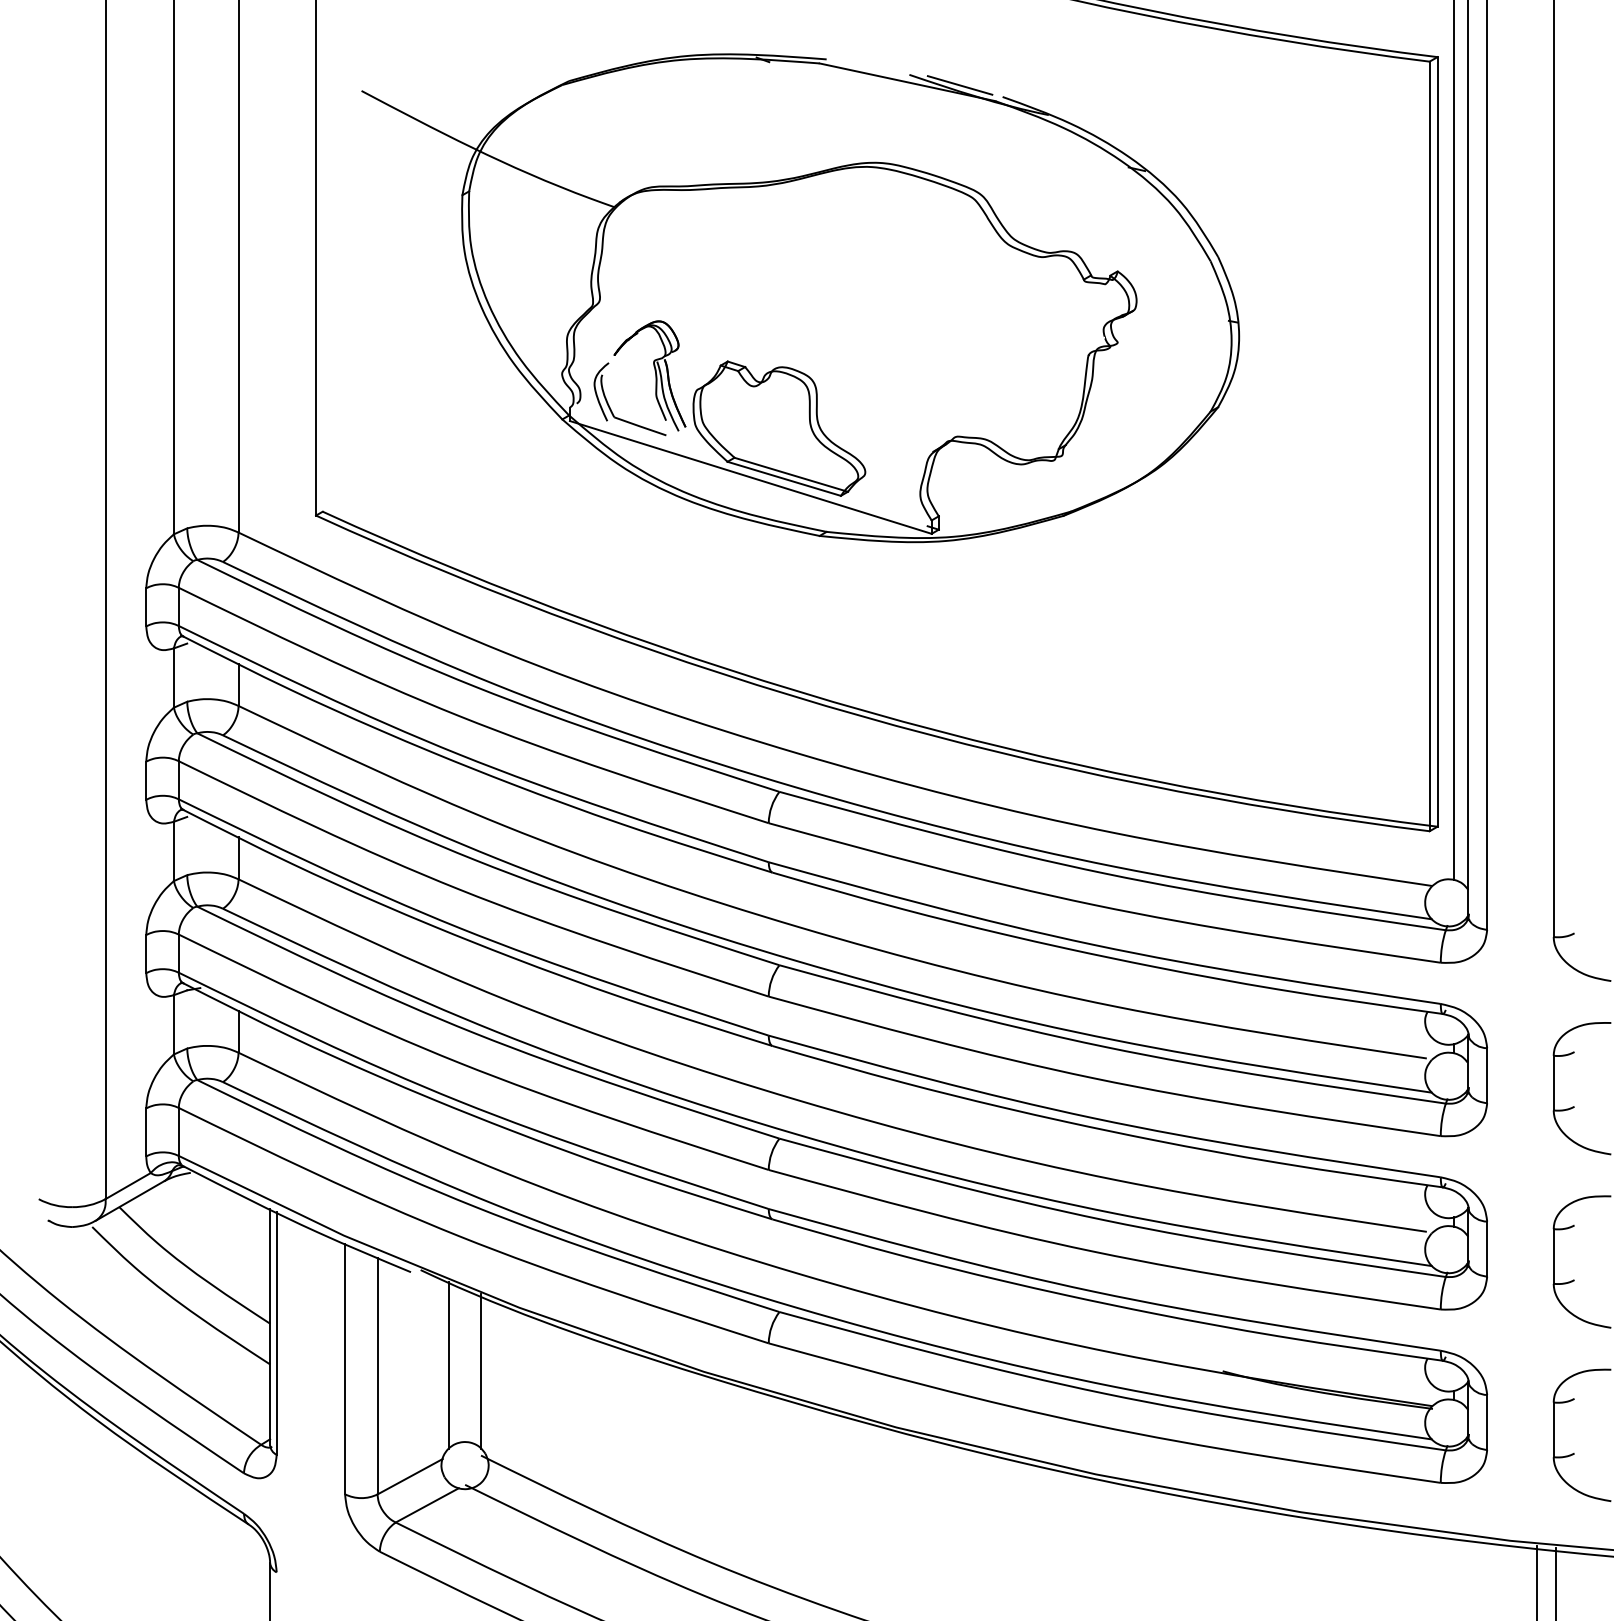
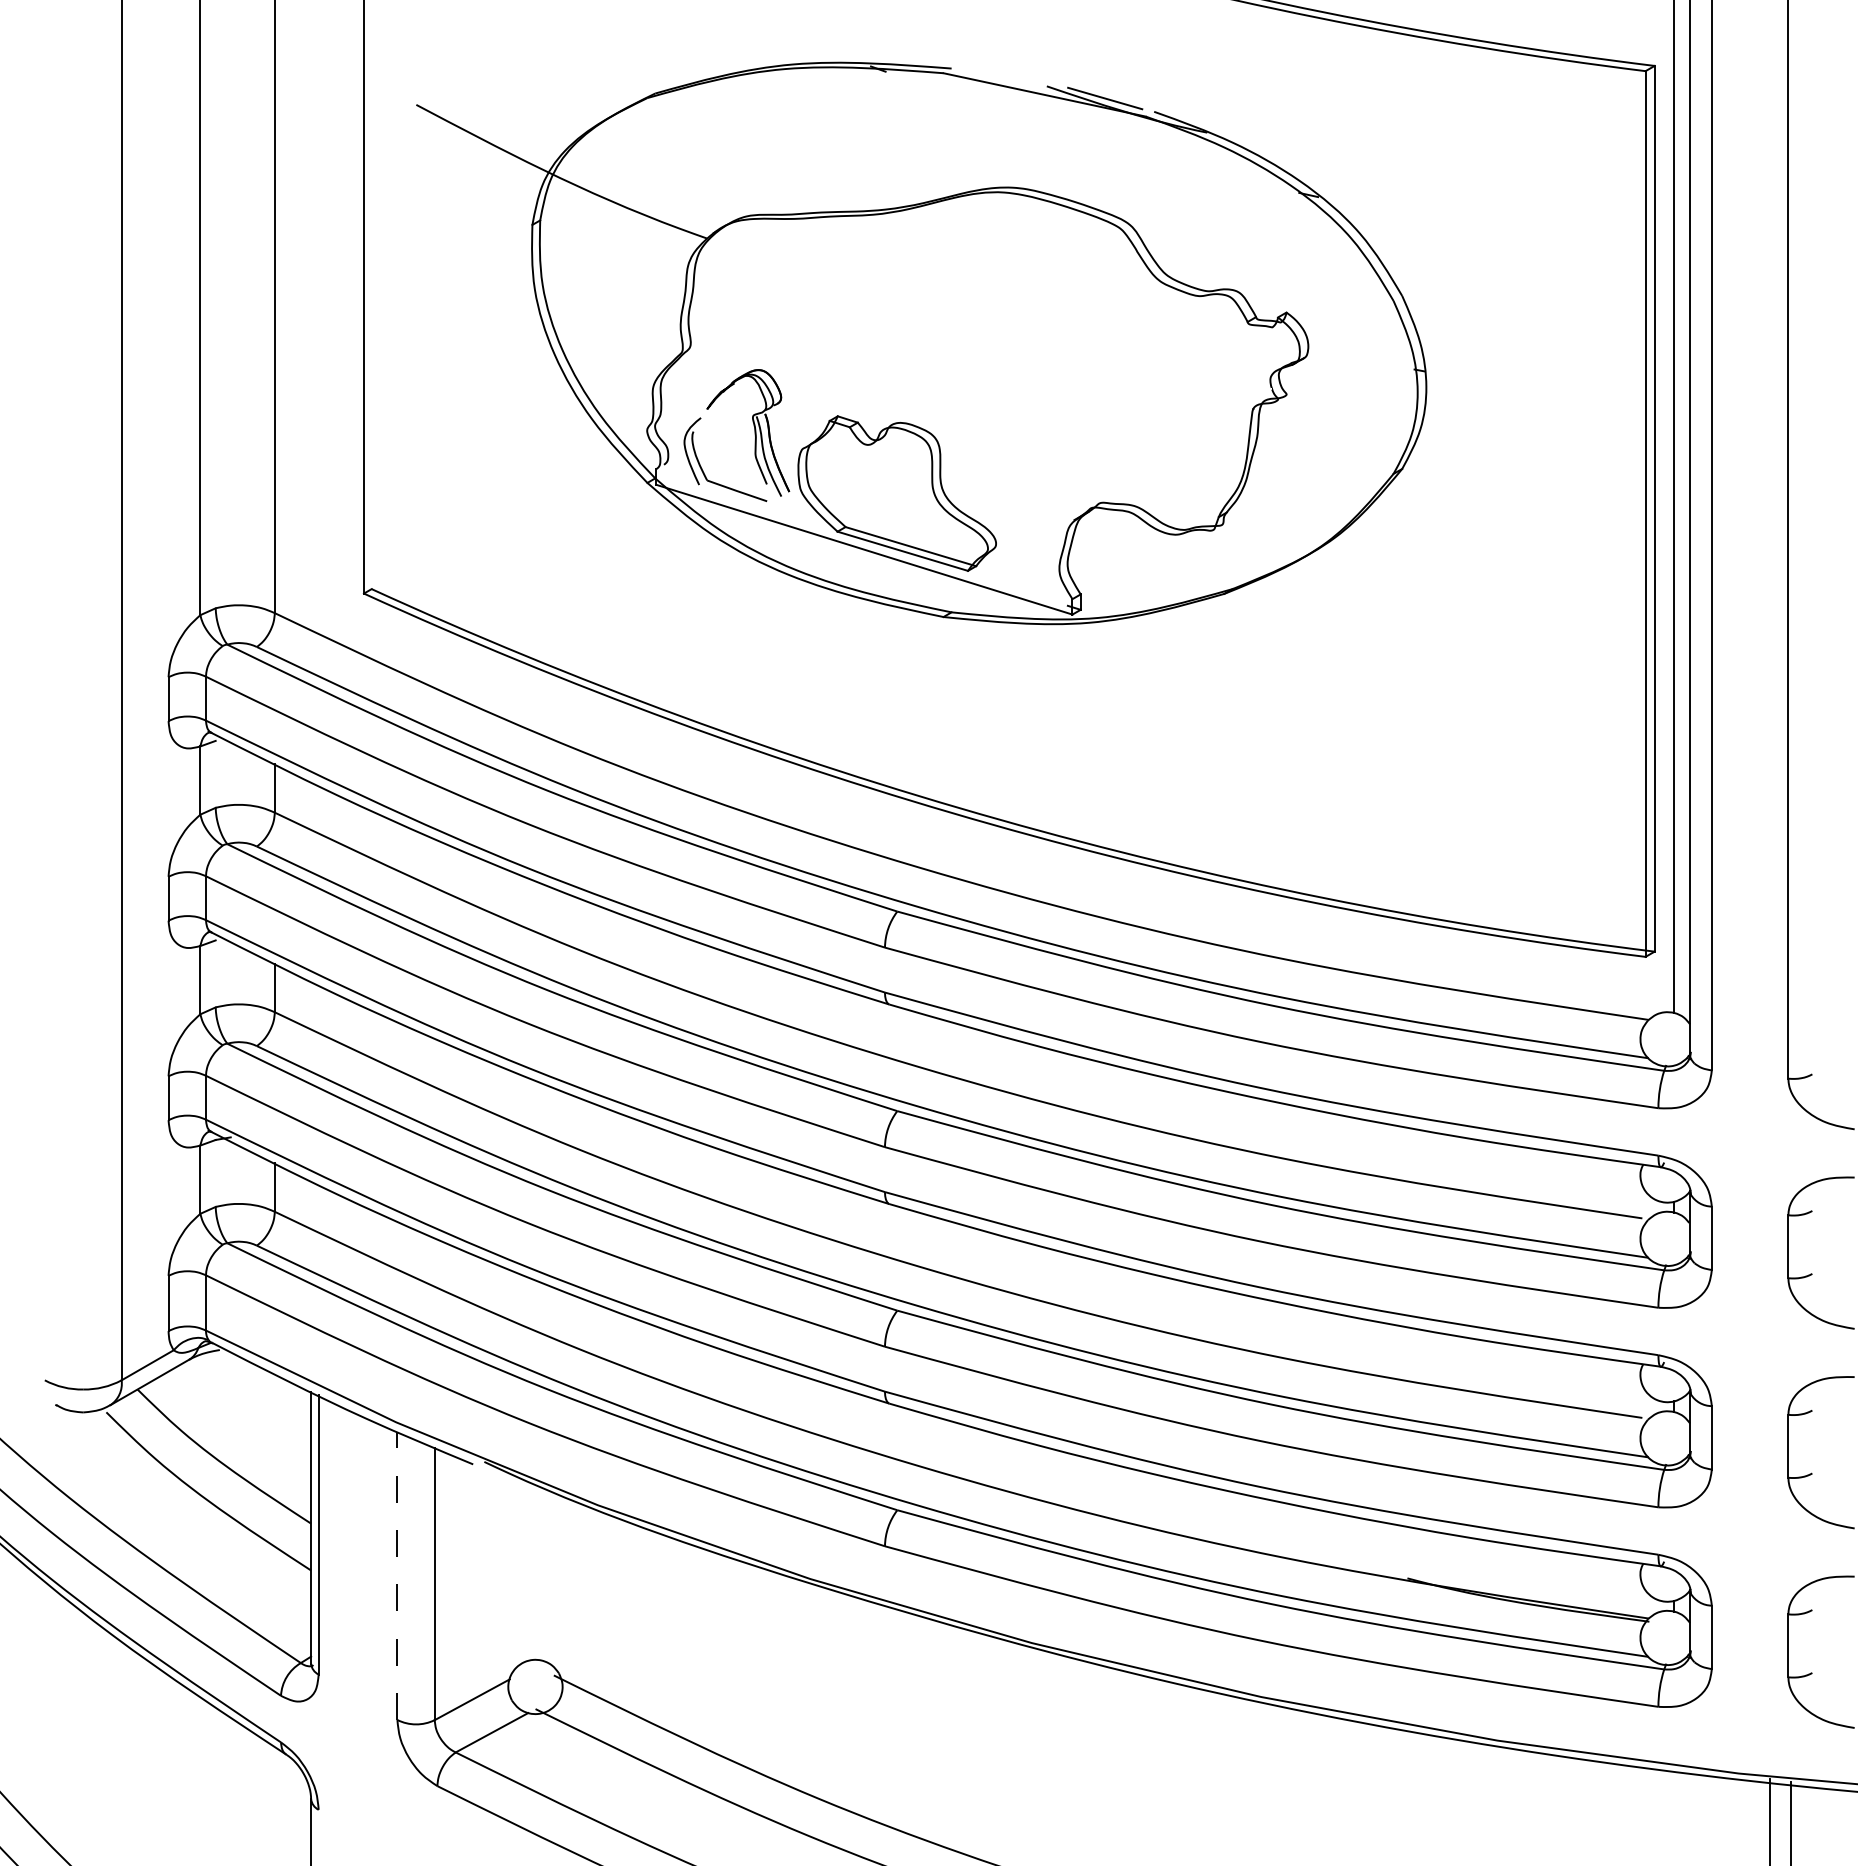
line: (448, 1365) -> (516, 1571), removed
line: (345, 1368) -> (397, 1575), solid -> dashed
line: (481, 1371) -> (554, 1578), removed

